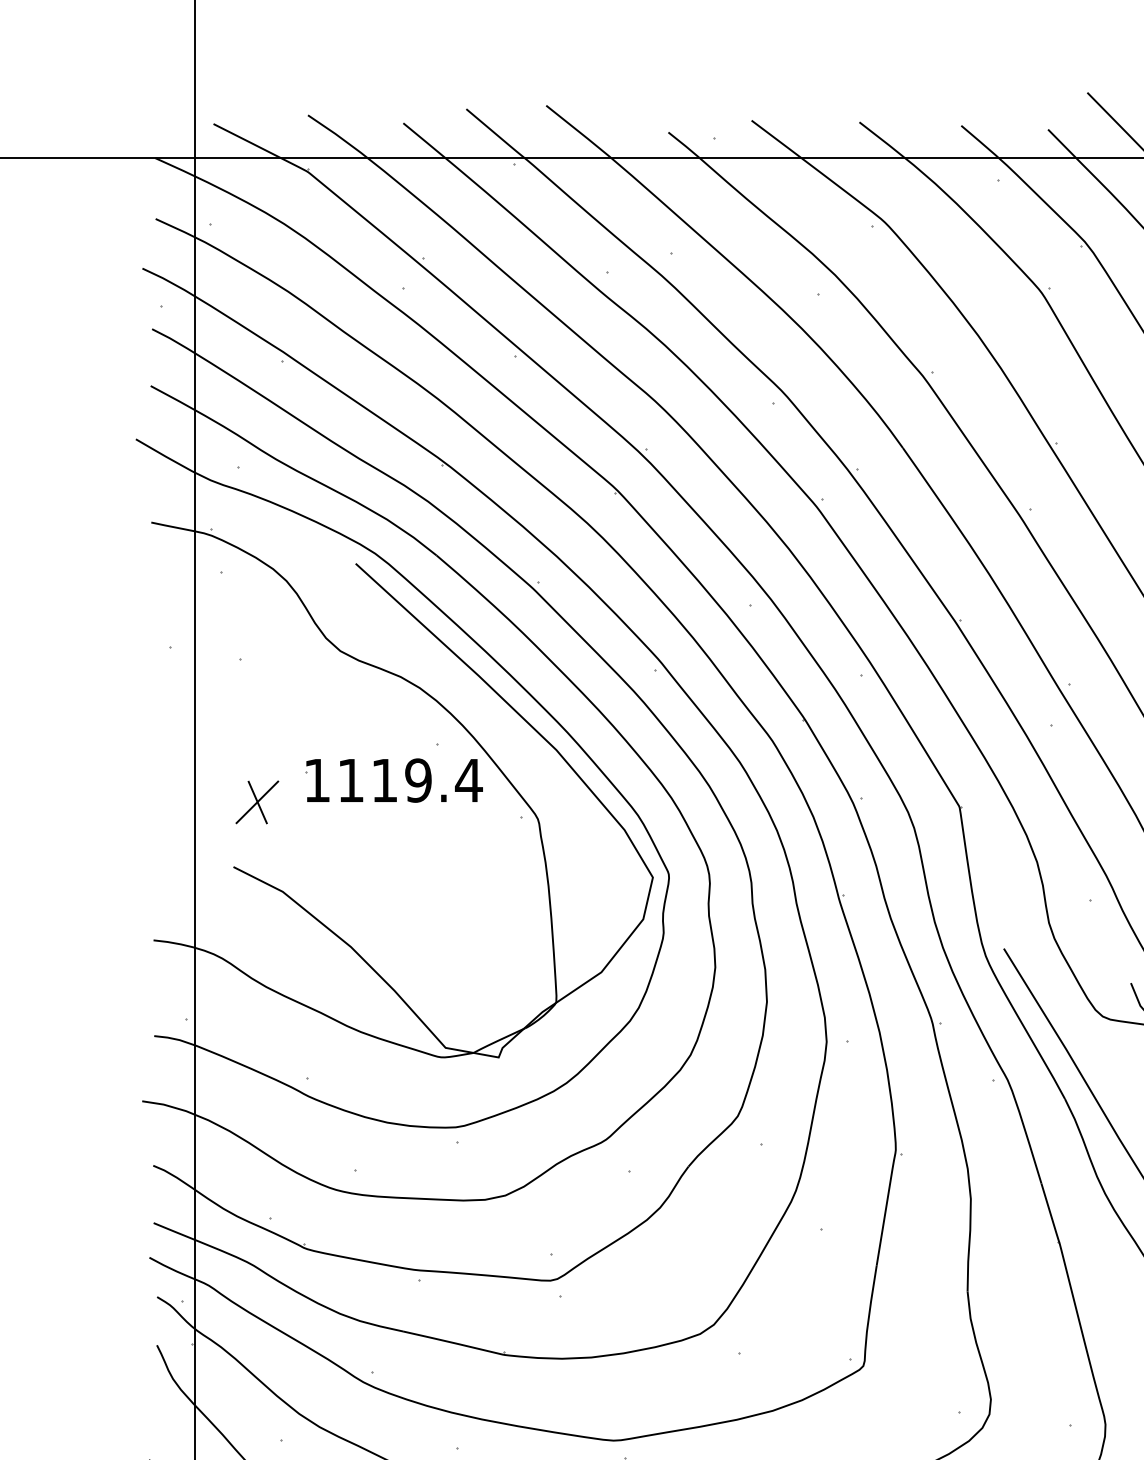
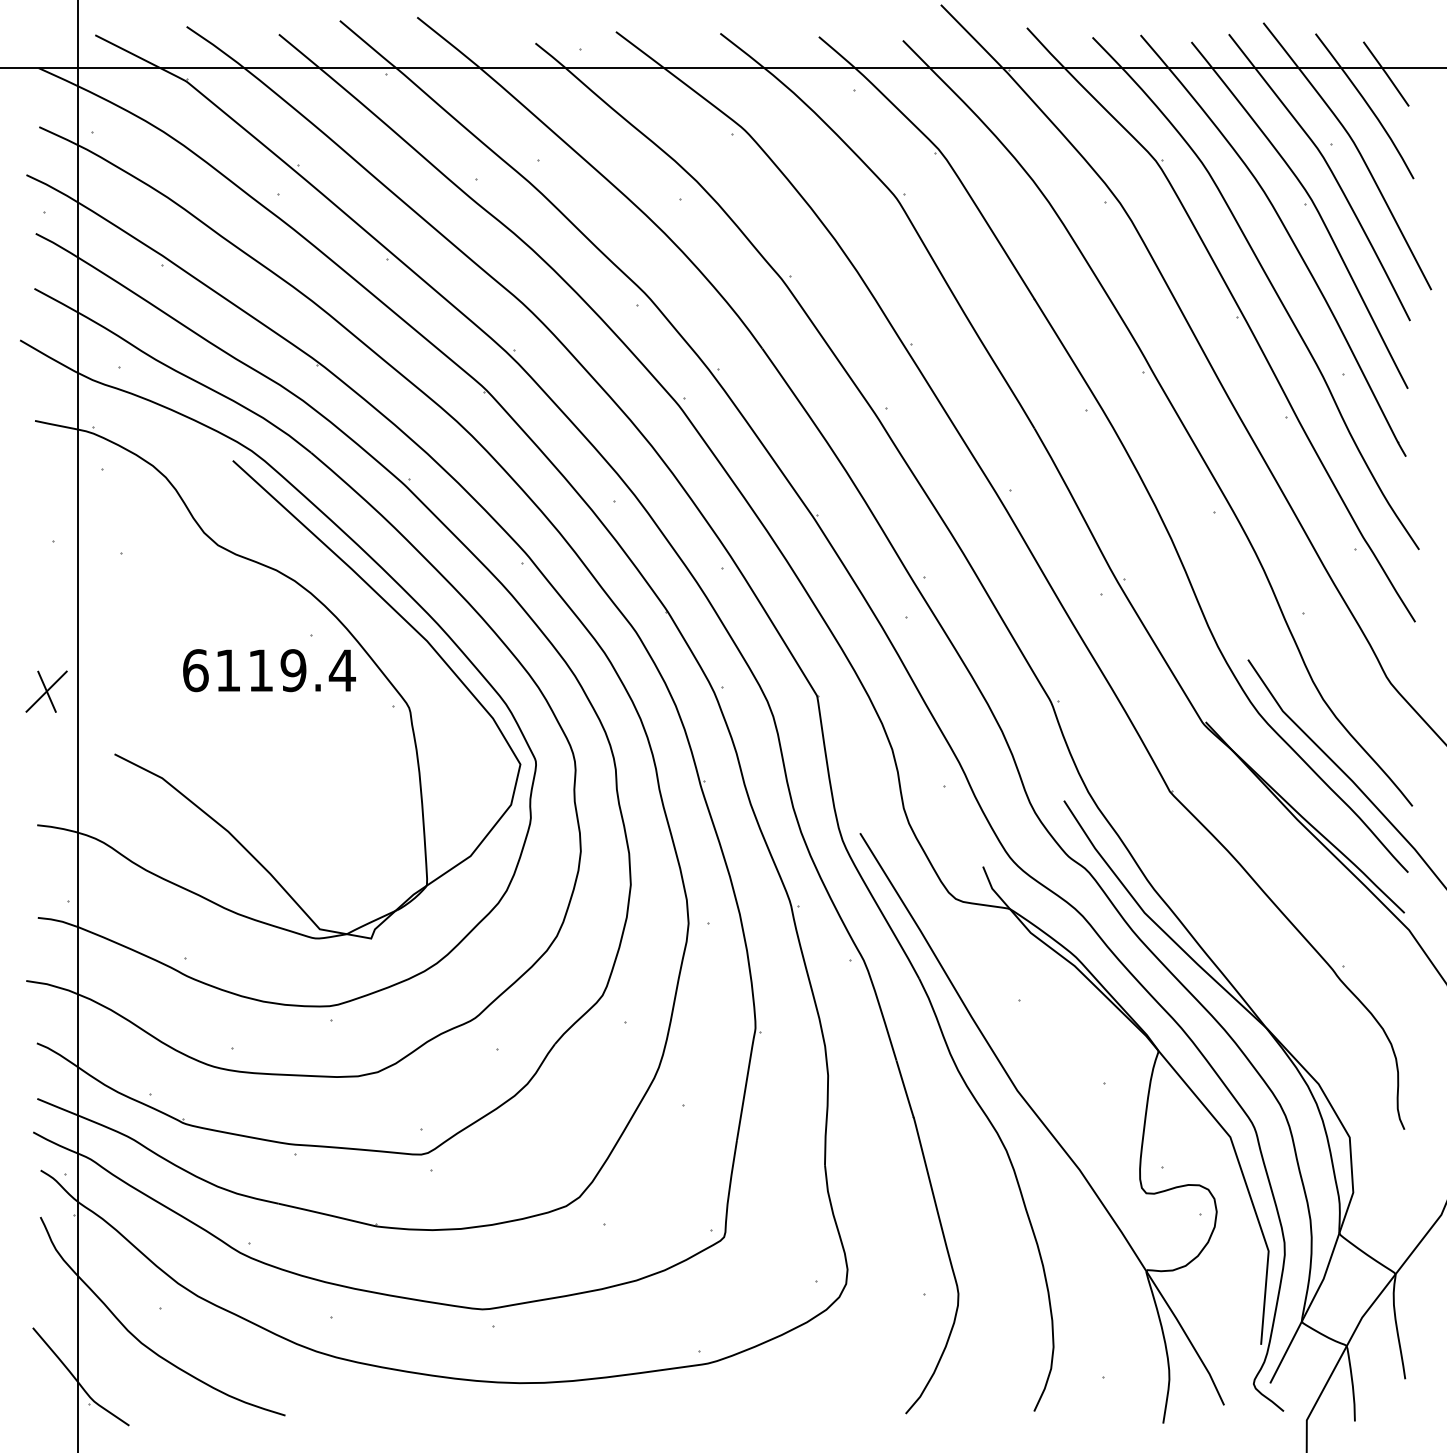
text: (317, 780) -> (195, 670), 1119.4 -> 6119.4
part: (257, 802) -> (46, 691), moved

